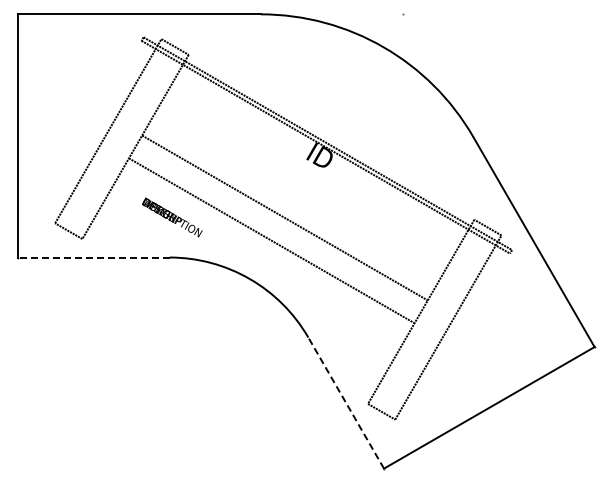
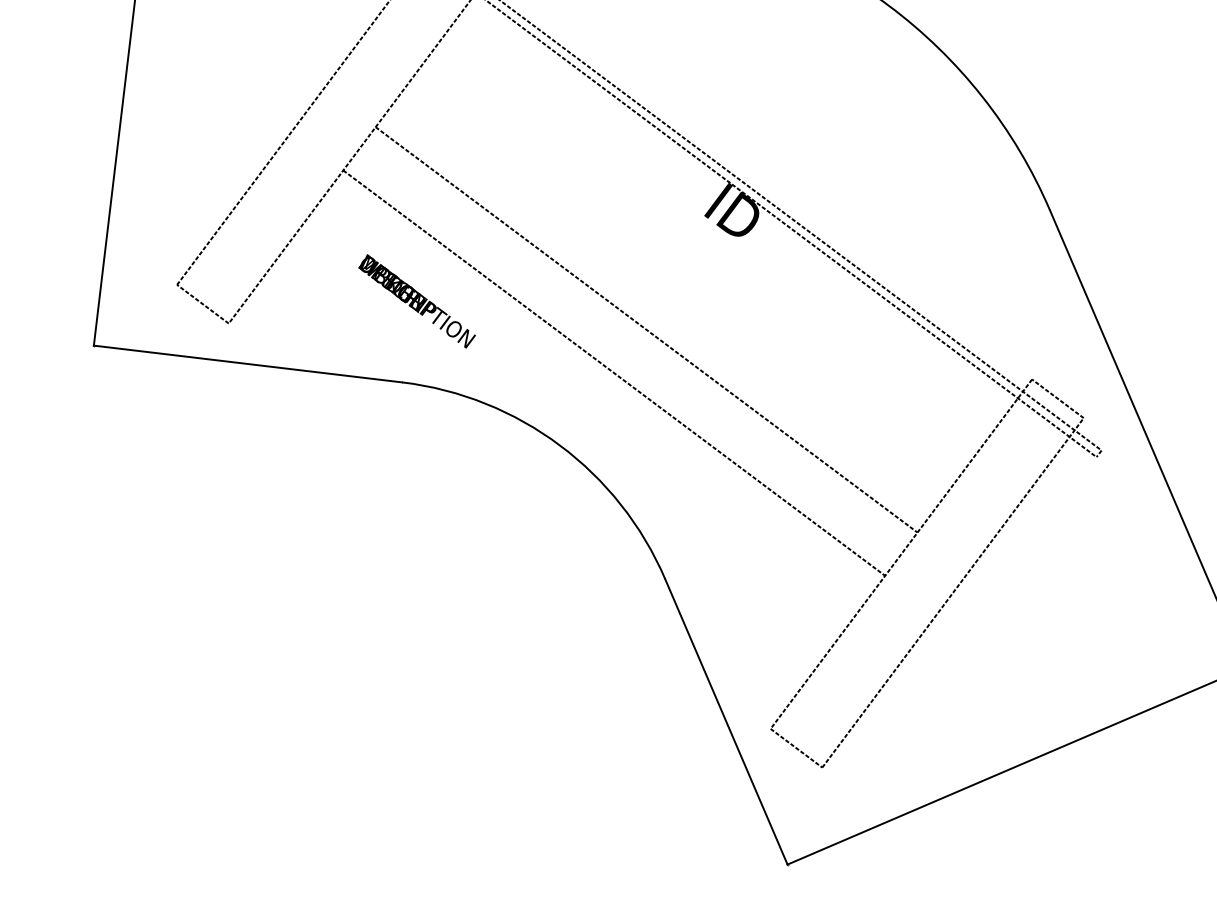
line: (94, 257) -> (248, 364), dashed -> solid
line: (346, 403) -> (726, 722), dashed -> solid

